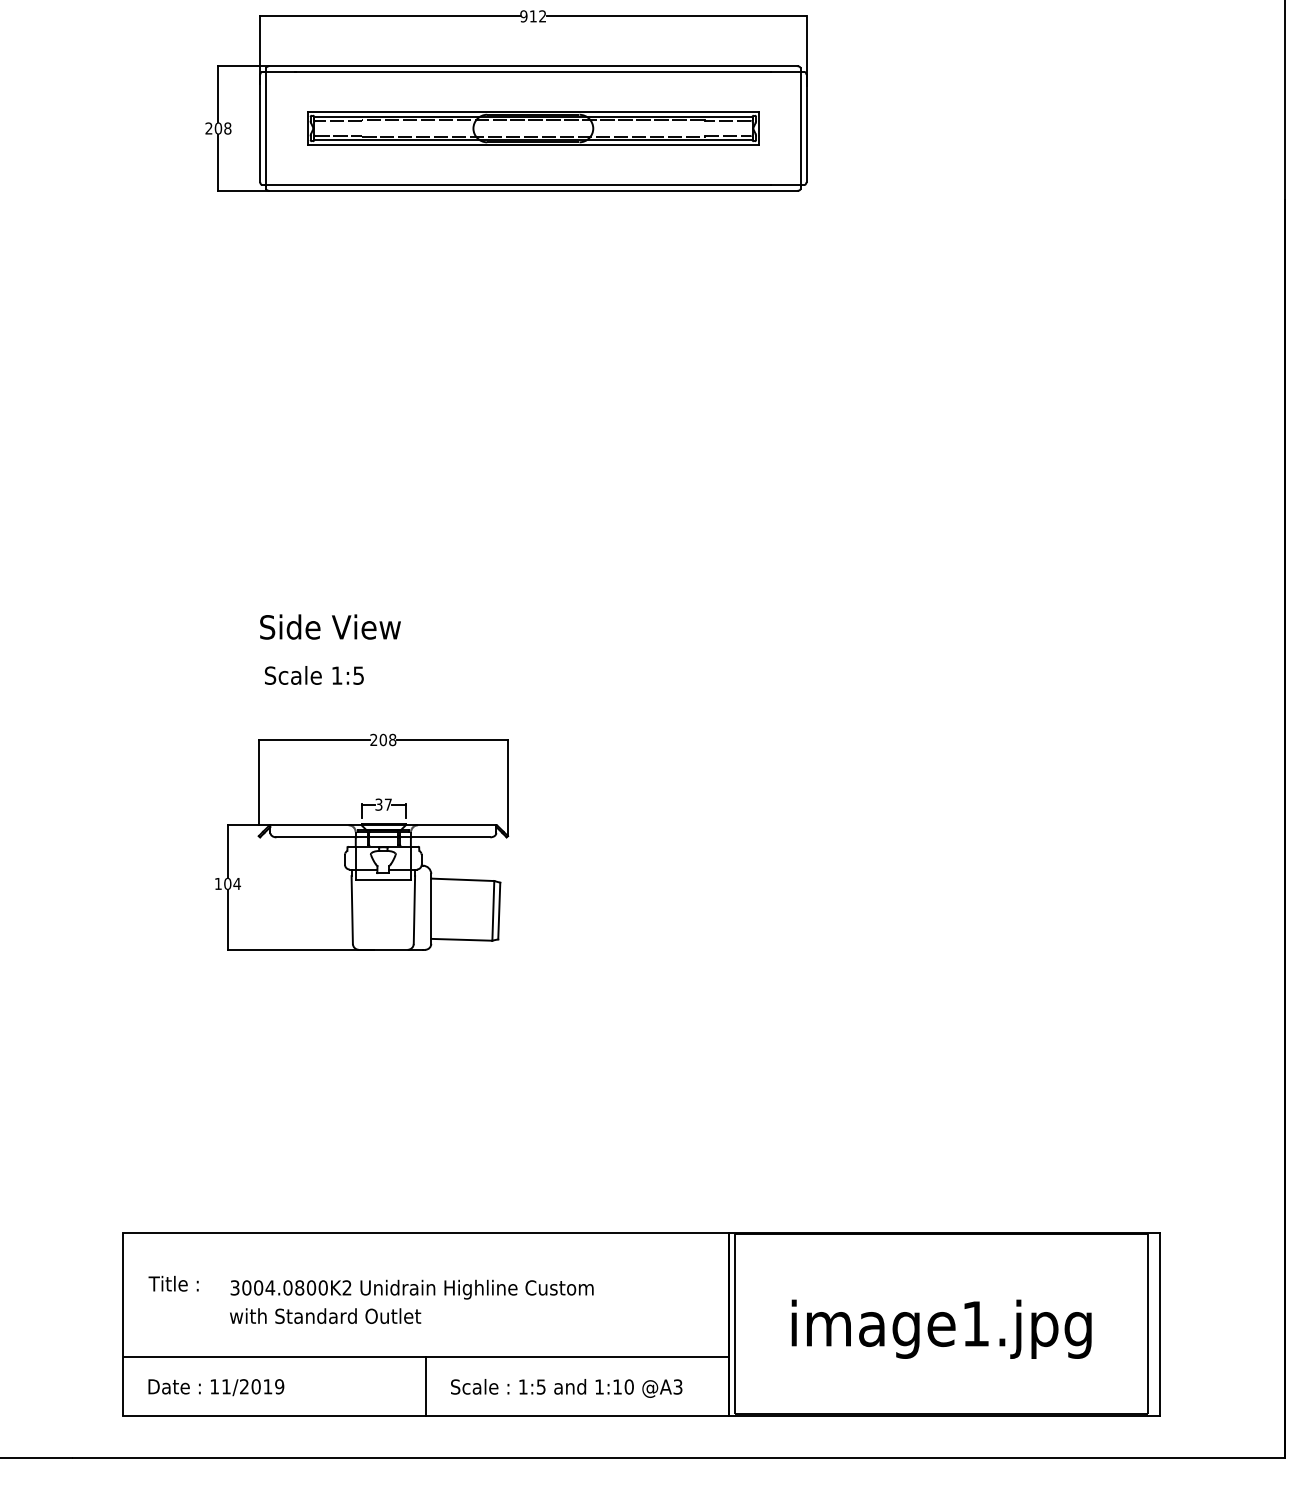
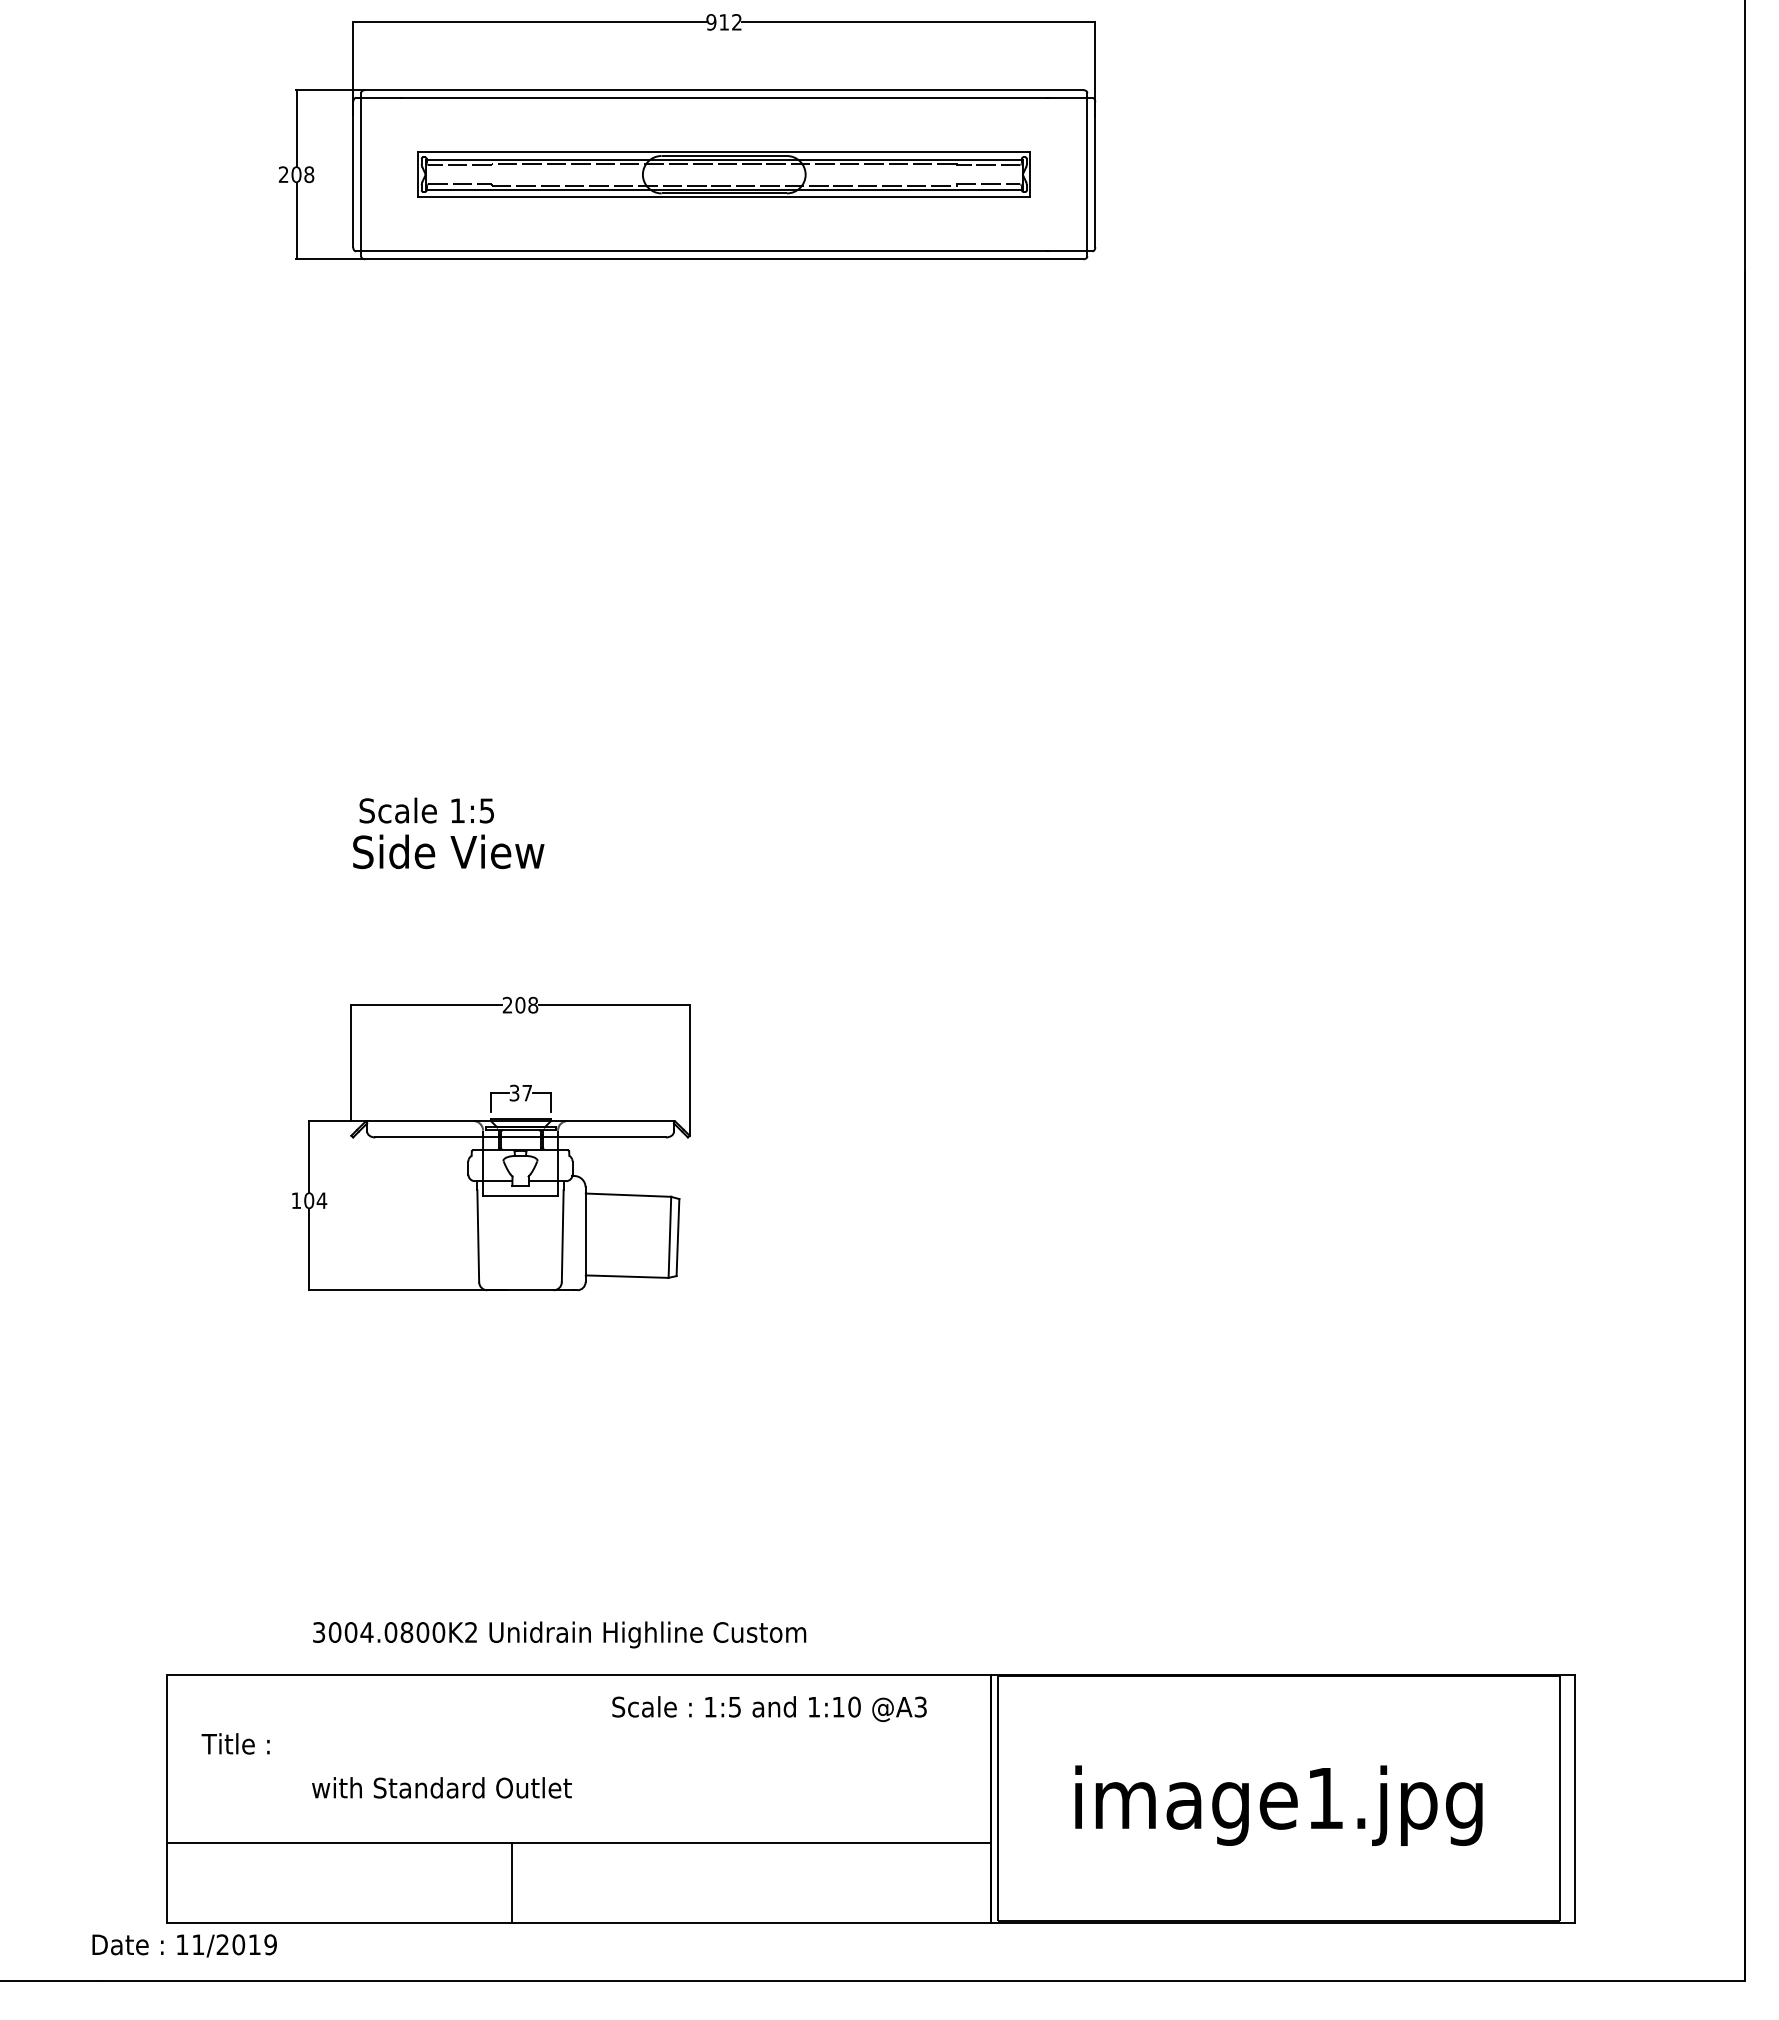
text: (314, 675) -> (426, 810), moved
text: (412, 1289) -> (559, 1634), moved
line: (426, 1386) -> (511, 1883), moved
text: (216, 1387) -> (184, 1945), moved
text: (566, 1388) -> (769, 1709), moved

